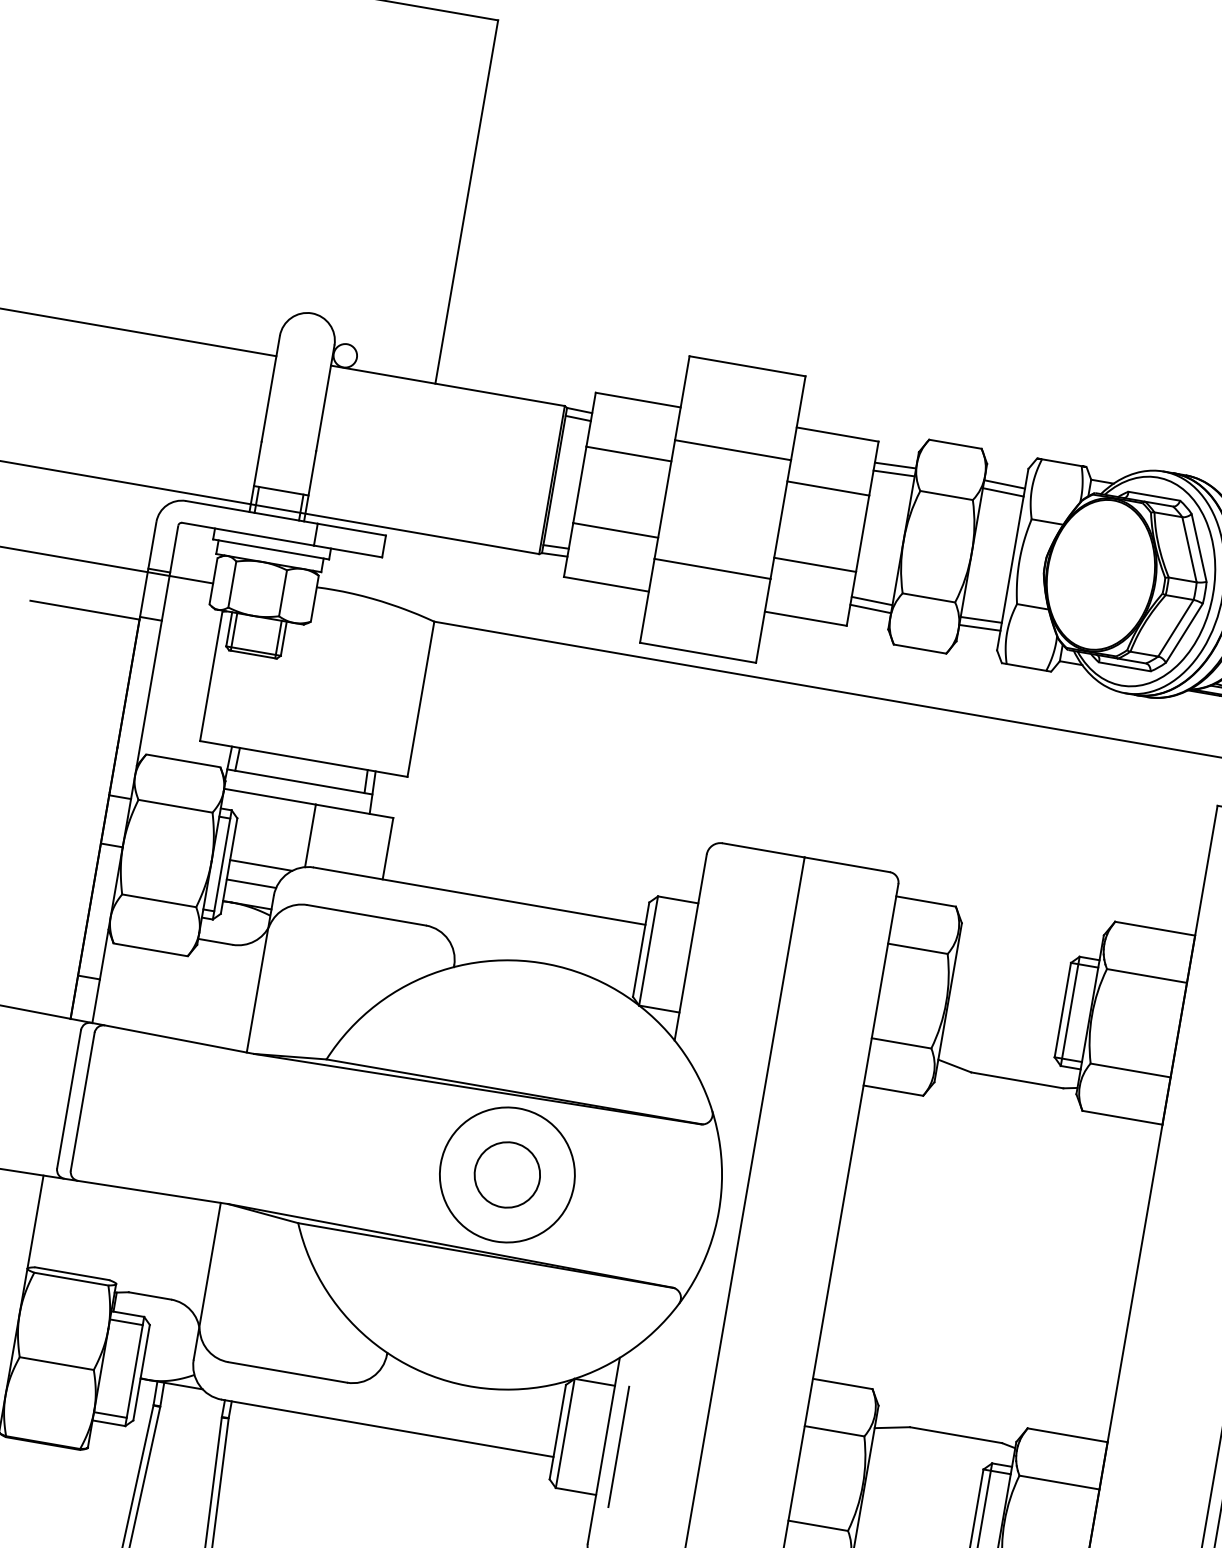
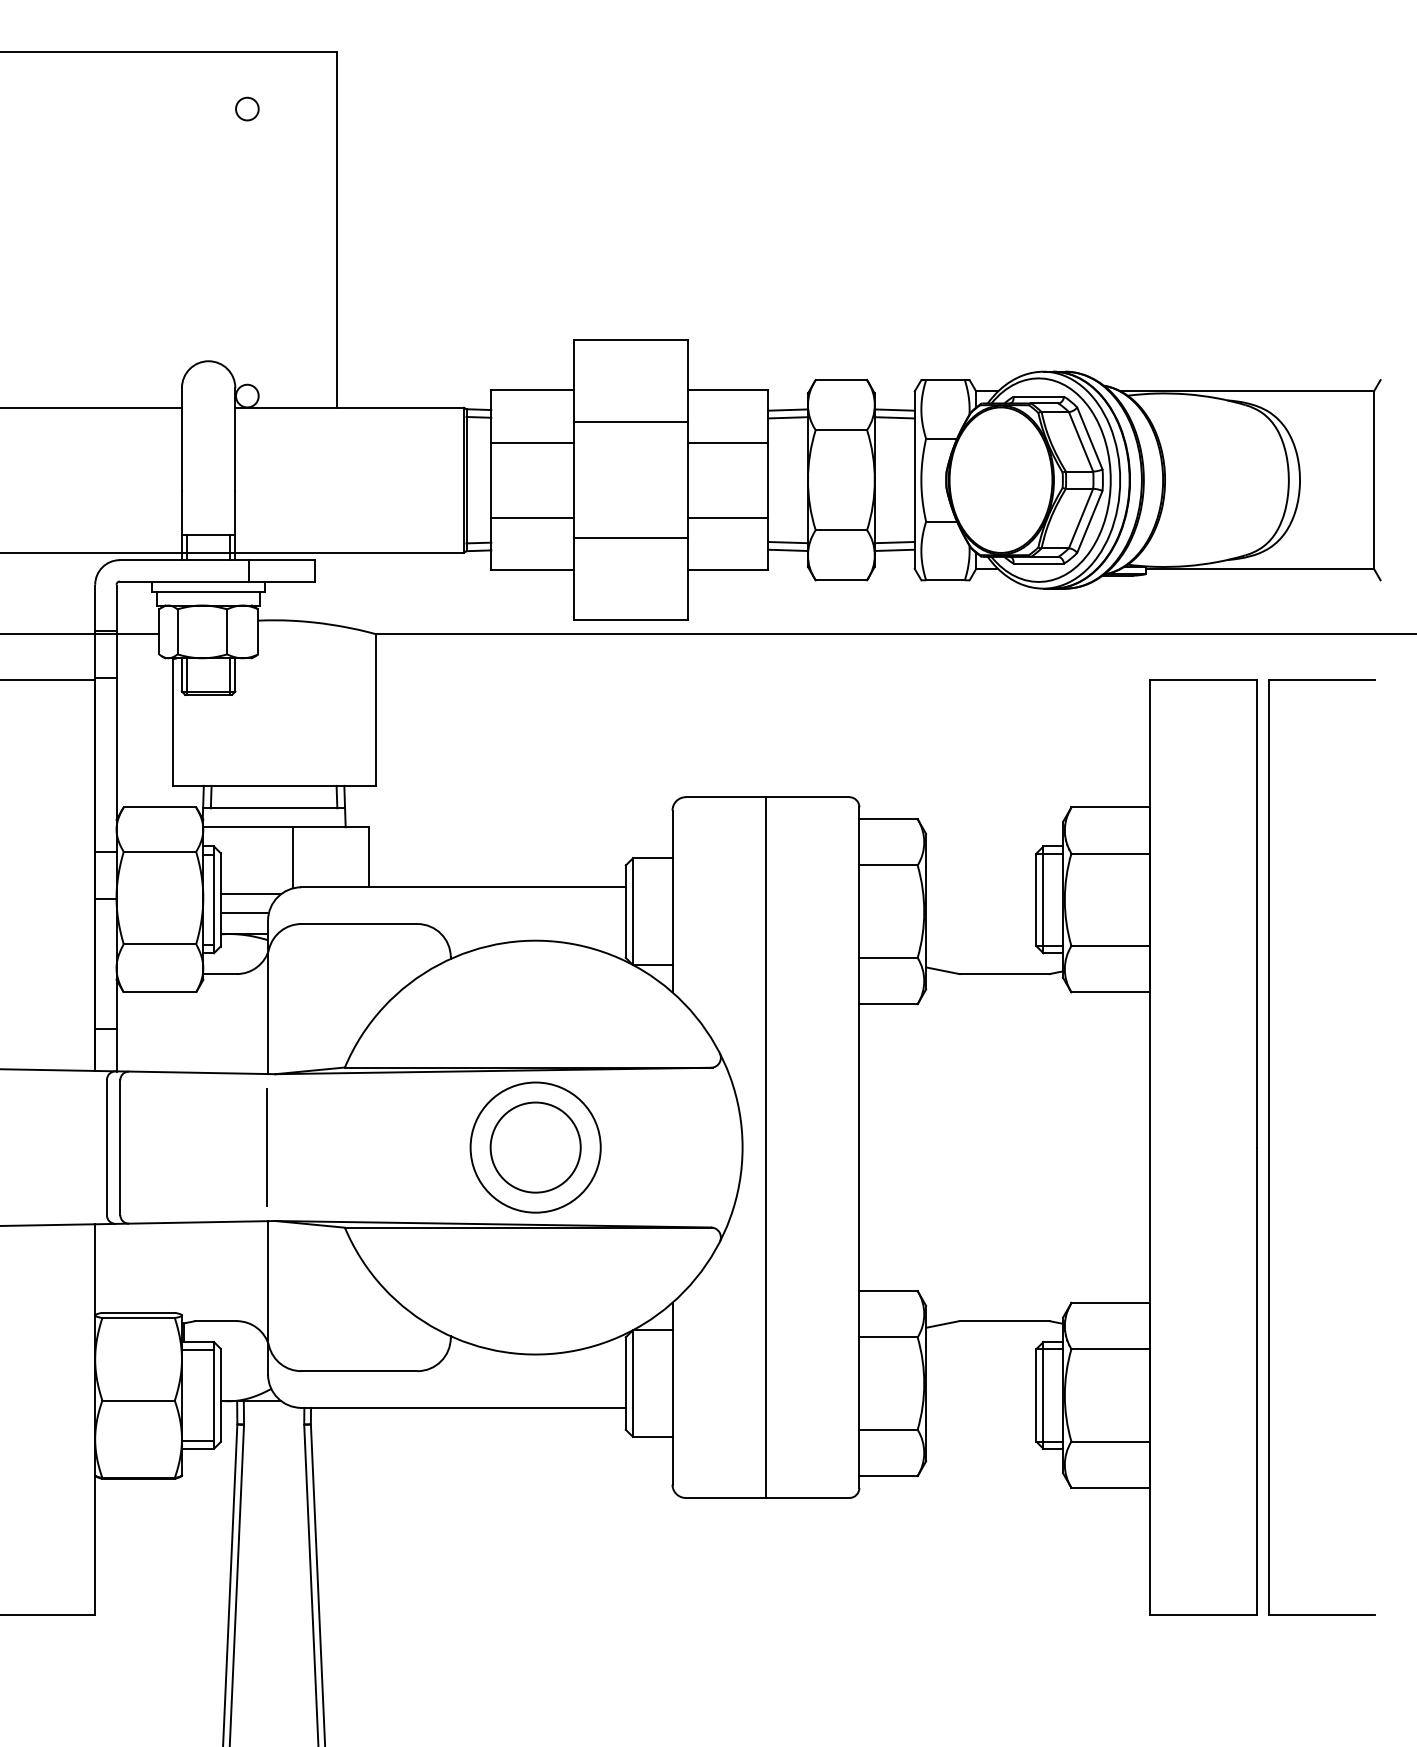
circle: (396, 61) -> (247, 108), added
circle: (507, 1174) -> (535, 1147), size x1.43
line: (618, 1446) -> (266, 1147), moved

